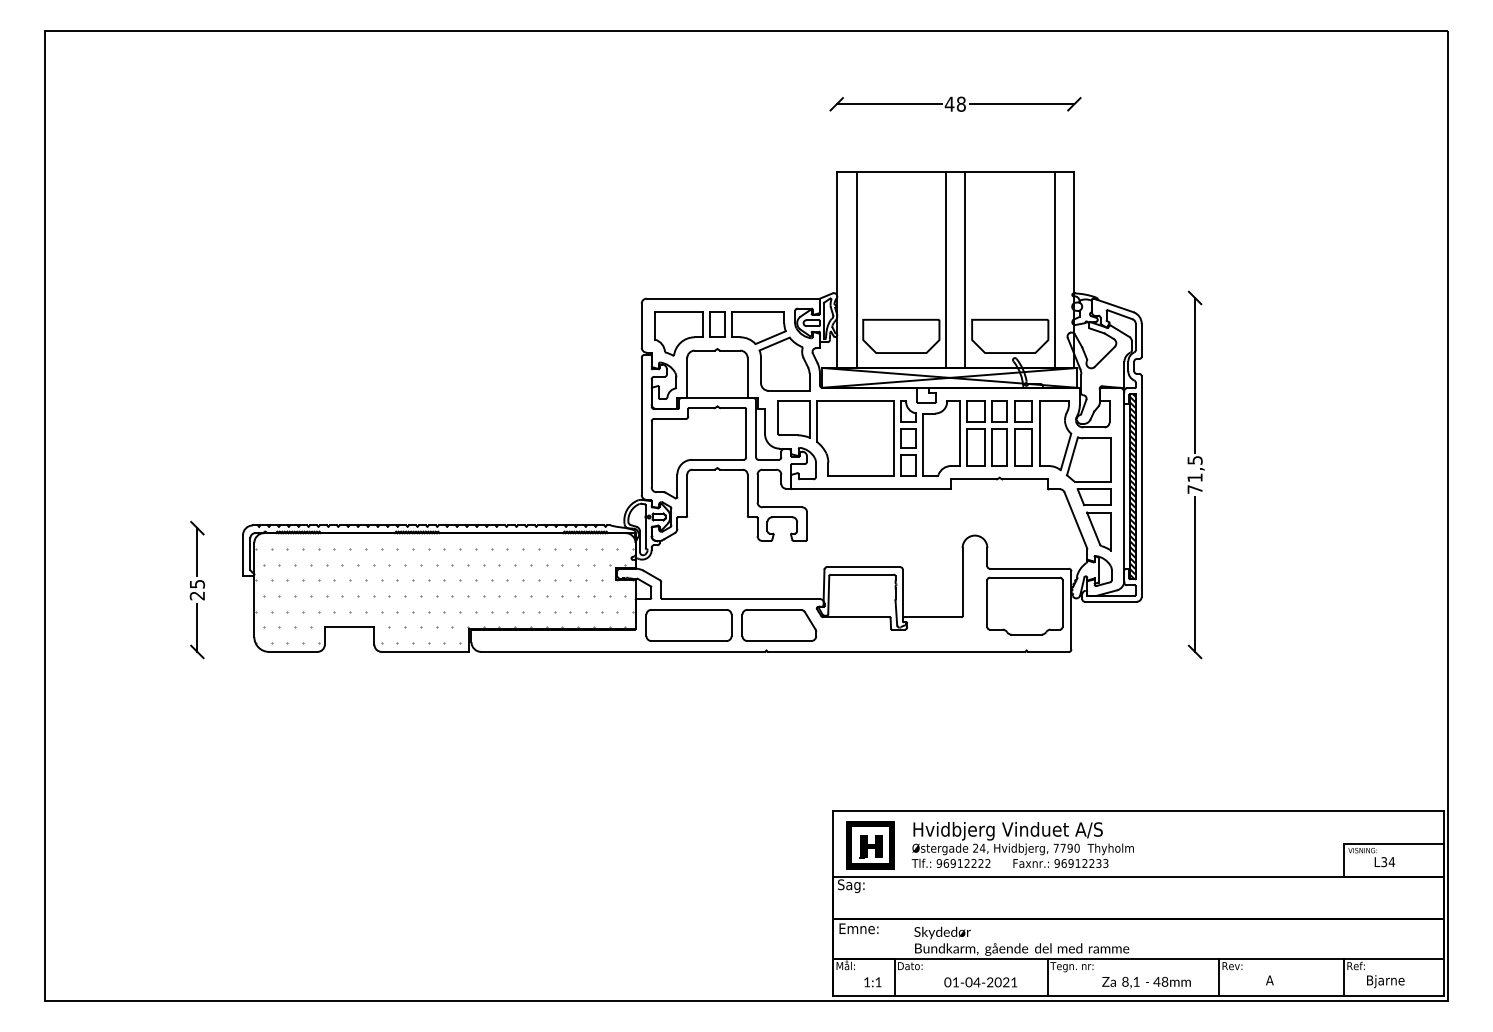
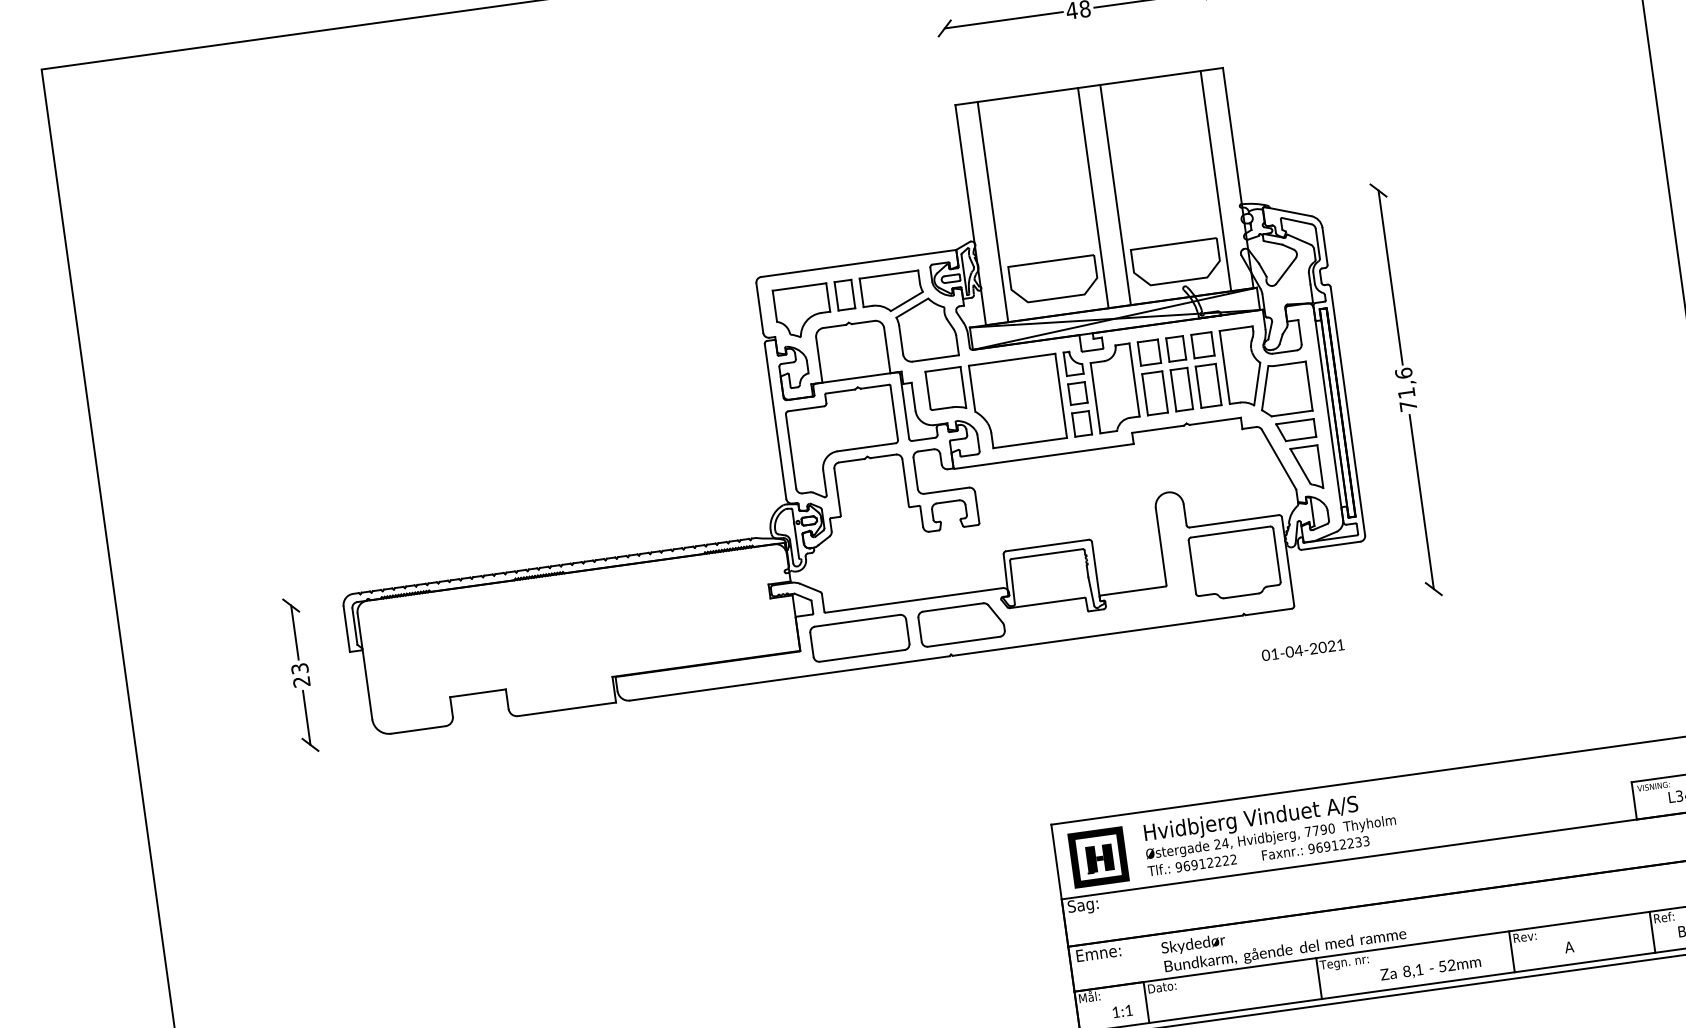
text: (1194, 459) -> (1403, 372), 71,5 -> 71,6
hatch: (1132, 486) -> (1337, 412), removed
text: (196, 583) -> (298, 668), 25 -> 23
hatch: (444, 595) -> (579, 642), removed
text: (1160, 981) -> (1446, 965), 48mm -> 52mm
text: (980, 982) -> (1302, 650), moved

